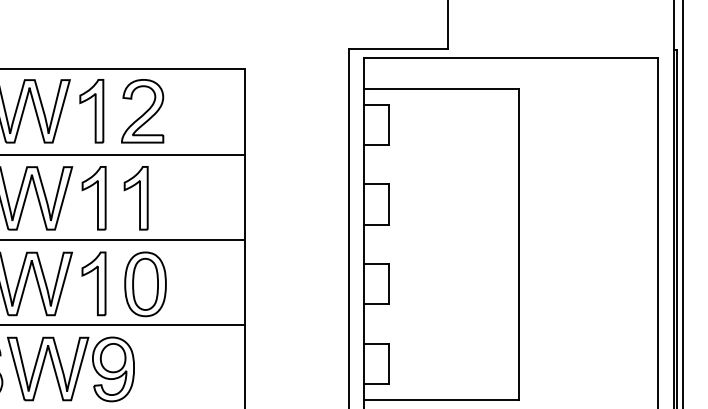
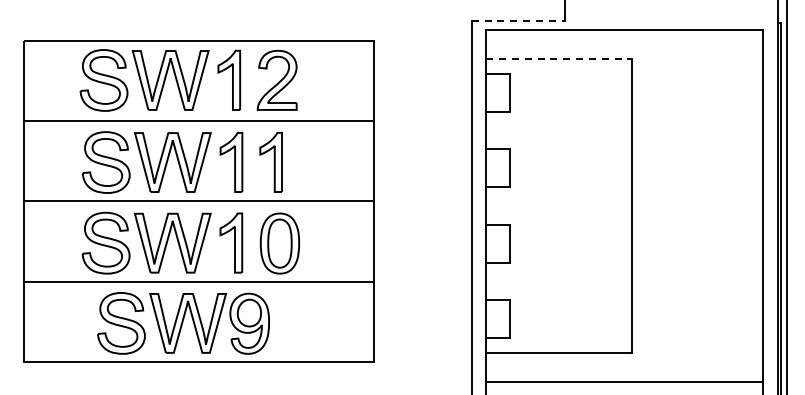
line: (398, 48) -> (518, 21), solid -> dashed
line: (442, 89) -> (559, 59), solid -> dashed

